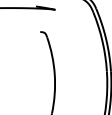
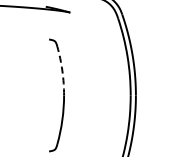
arc: (52, 55) -> (62, 70), solid -> dashed

